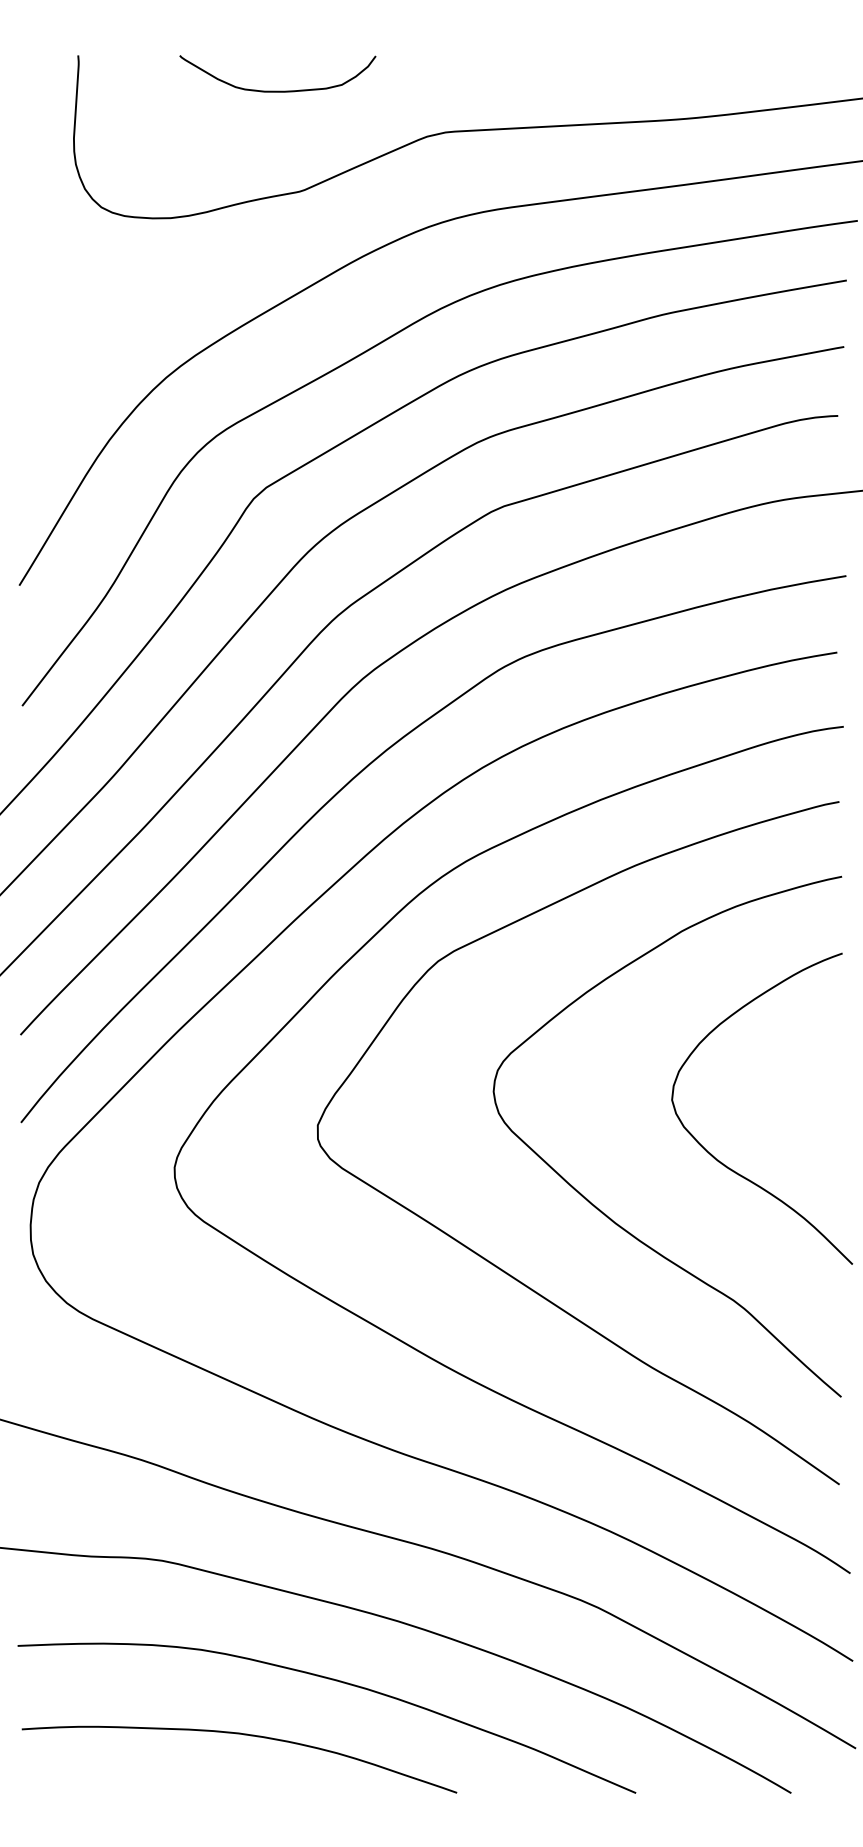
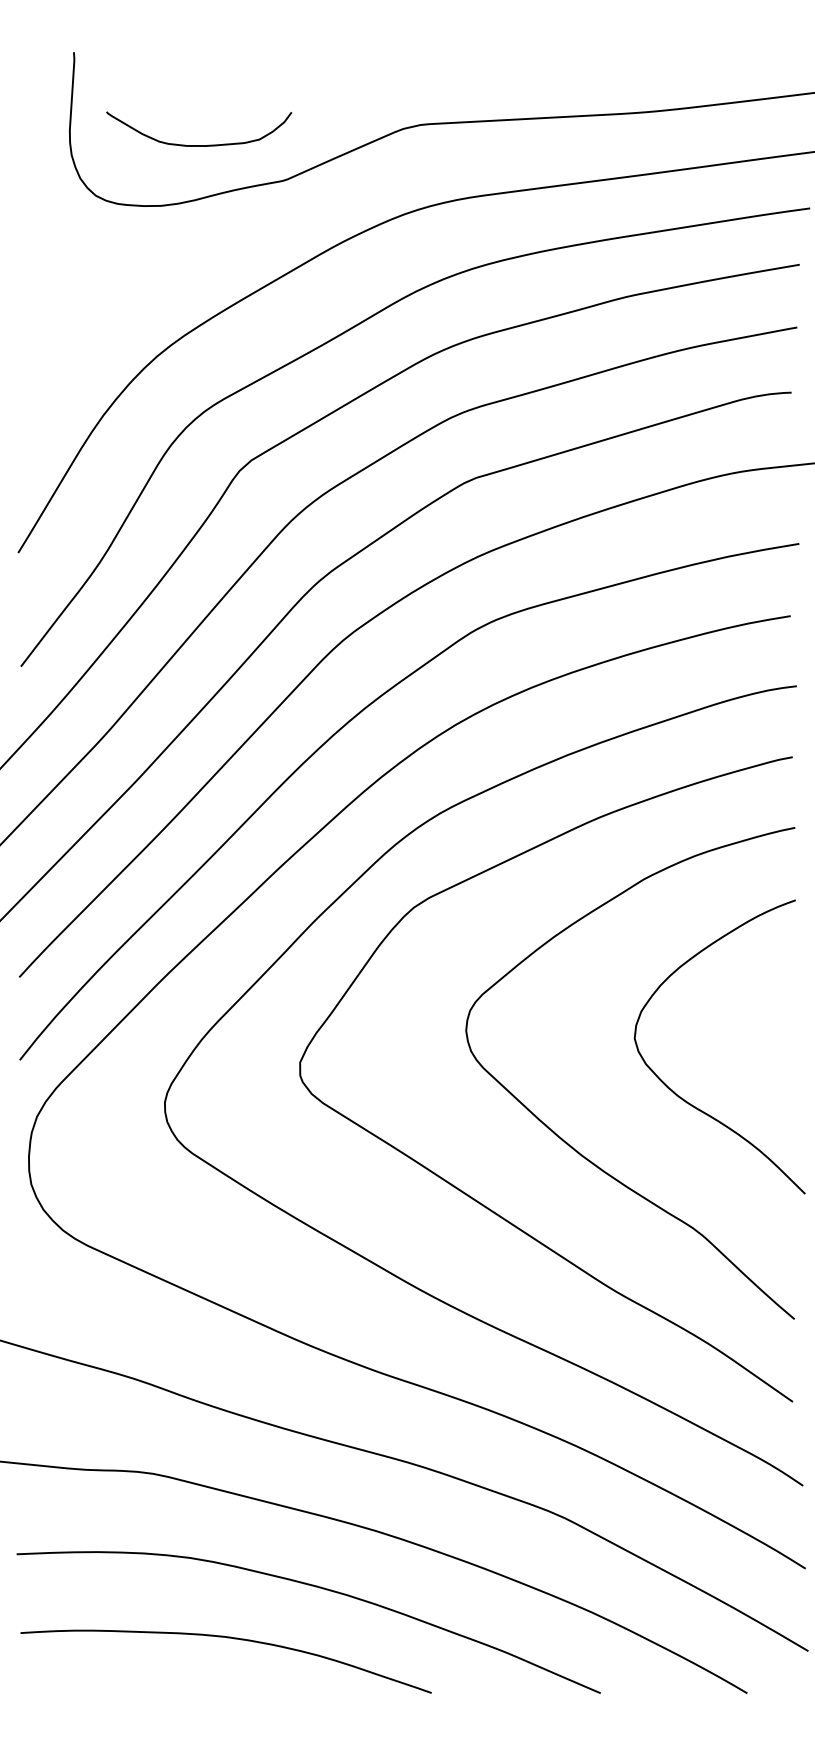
curve: (277, 90) -> (198, 144), moved

